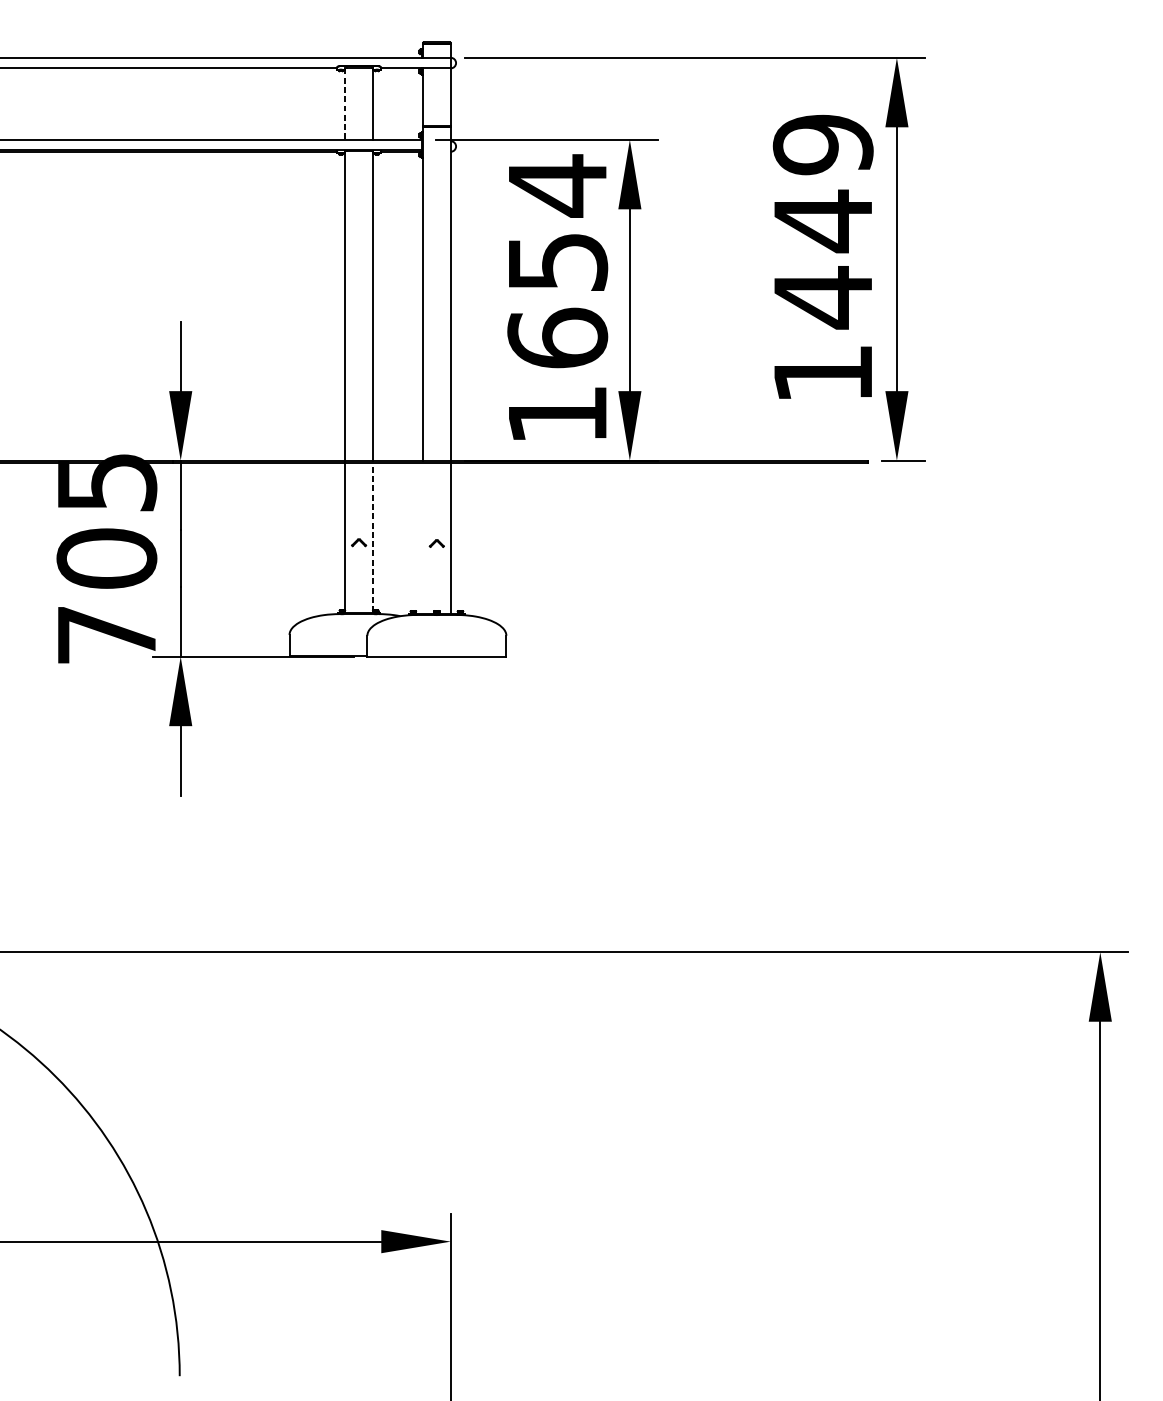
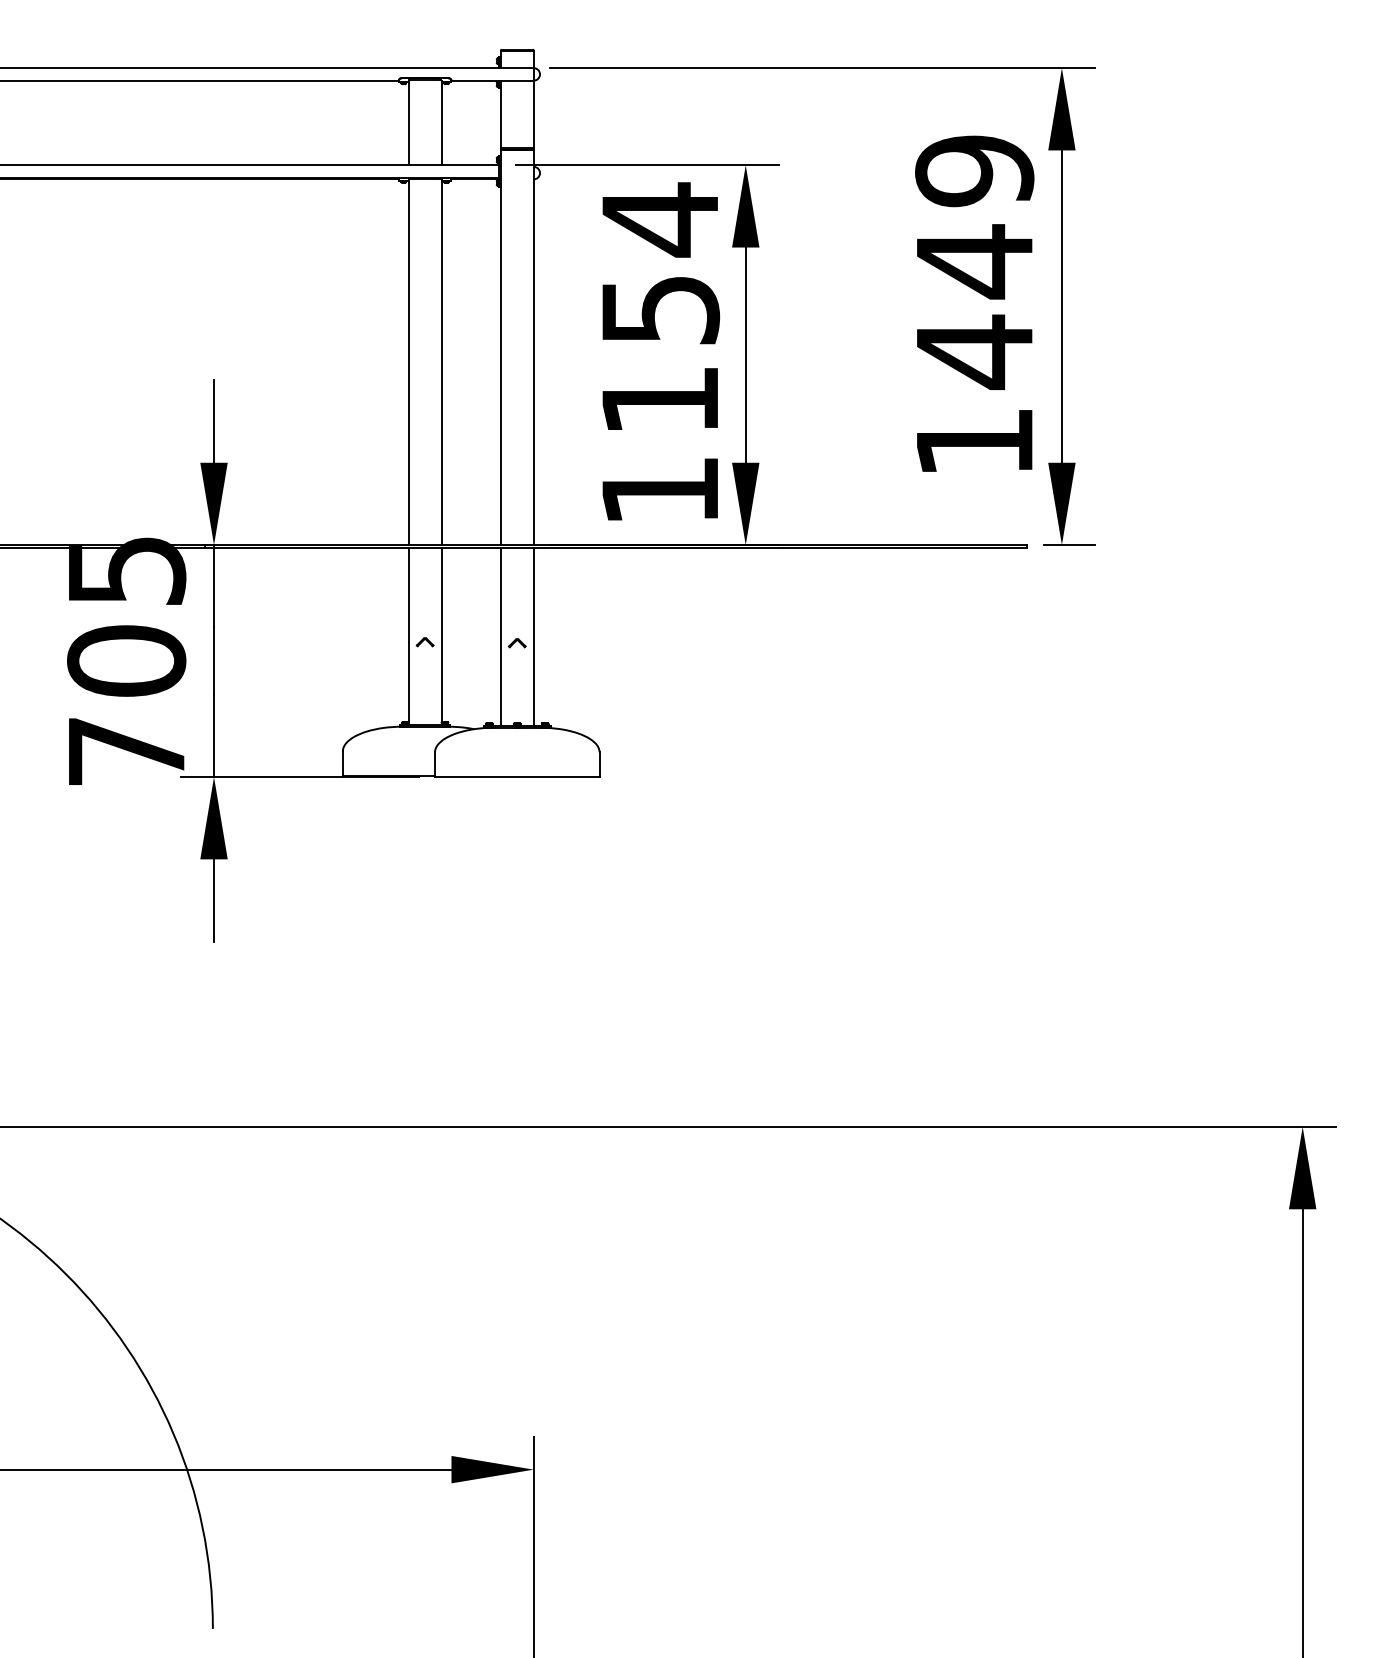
line: (344, 104) -> (408, 123), dashed -> solid
text: (557, 337) -> (660, 399), 1654 -> 1154
line: (372, 537) -> (441, 635), dashed -> solid
line: (422, 538) -> (500, 637), added

